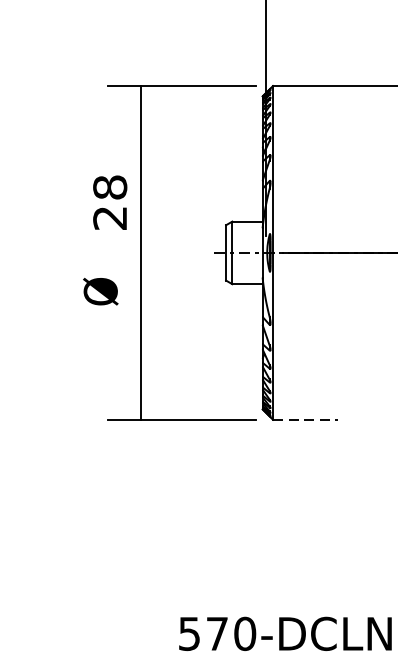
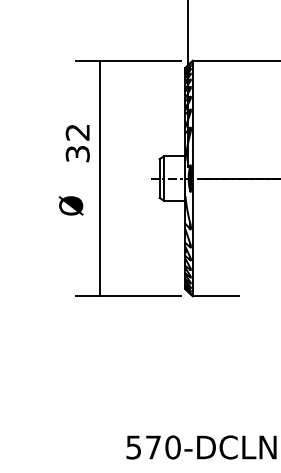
text: (109, 203) -> (77, 143), 28 -> 32
line: (306, 420) -> (216, 296), dashed -> solid

